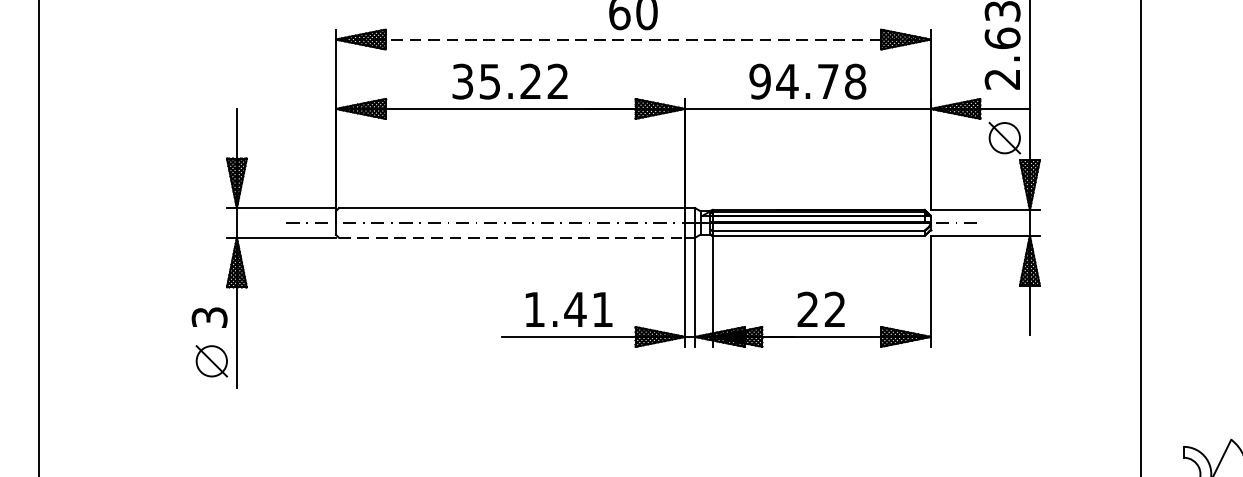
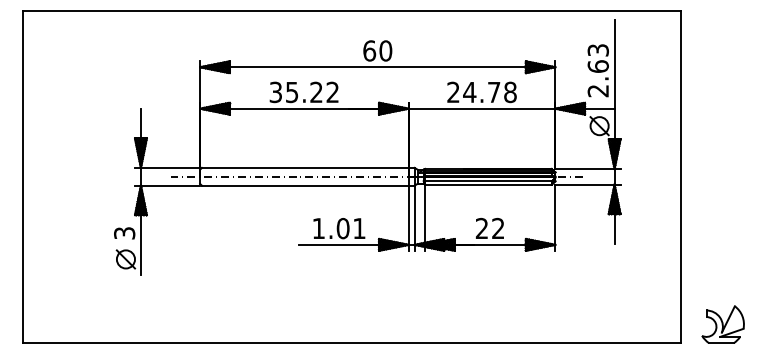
line: (632, 39) -> (377, 67), dashed -> solid
text: (760, 81) -> (453, 92), 94.78 -> 24.78
line: (512, 237) -> (305, 185), dashed -> solid
text: (574, 309) -> (342, 228), 1.41 -> 1.01

